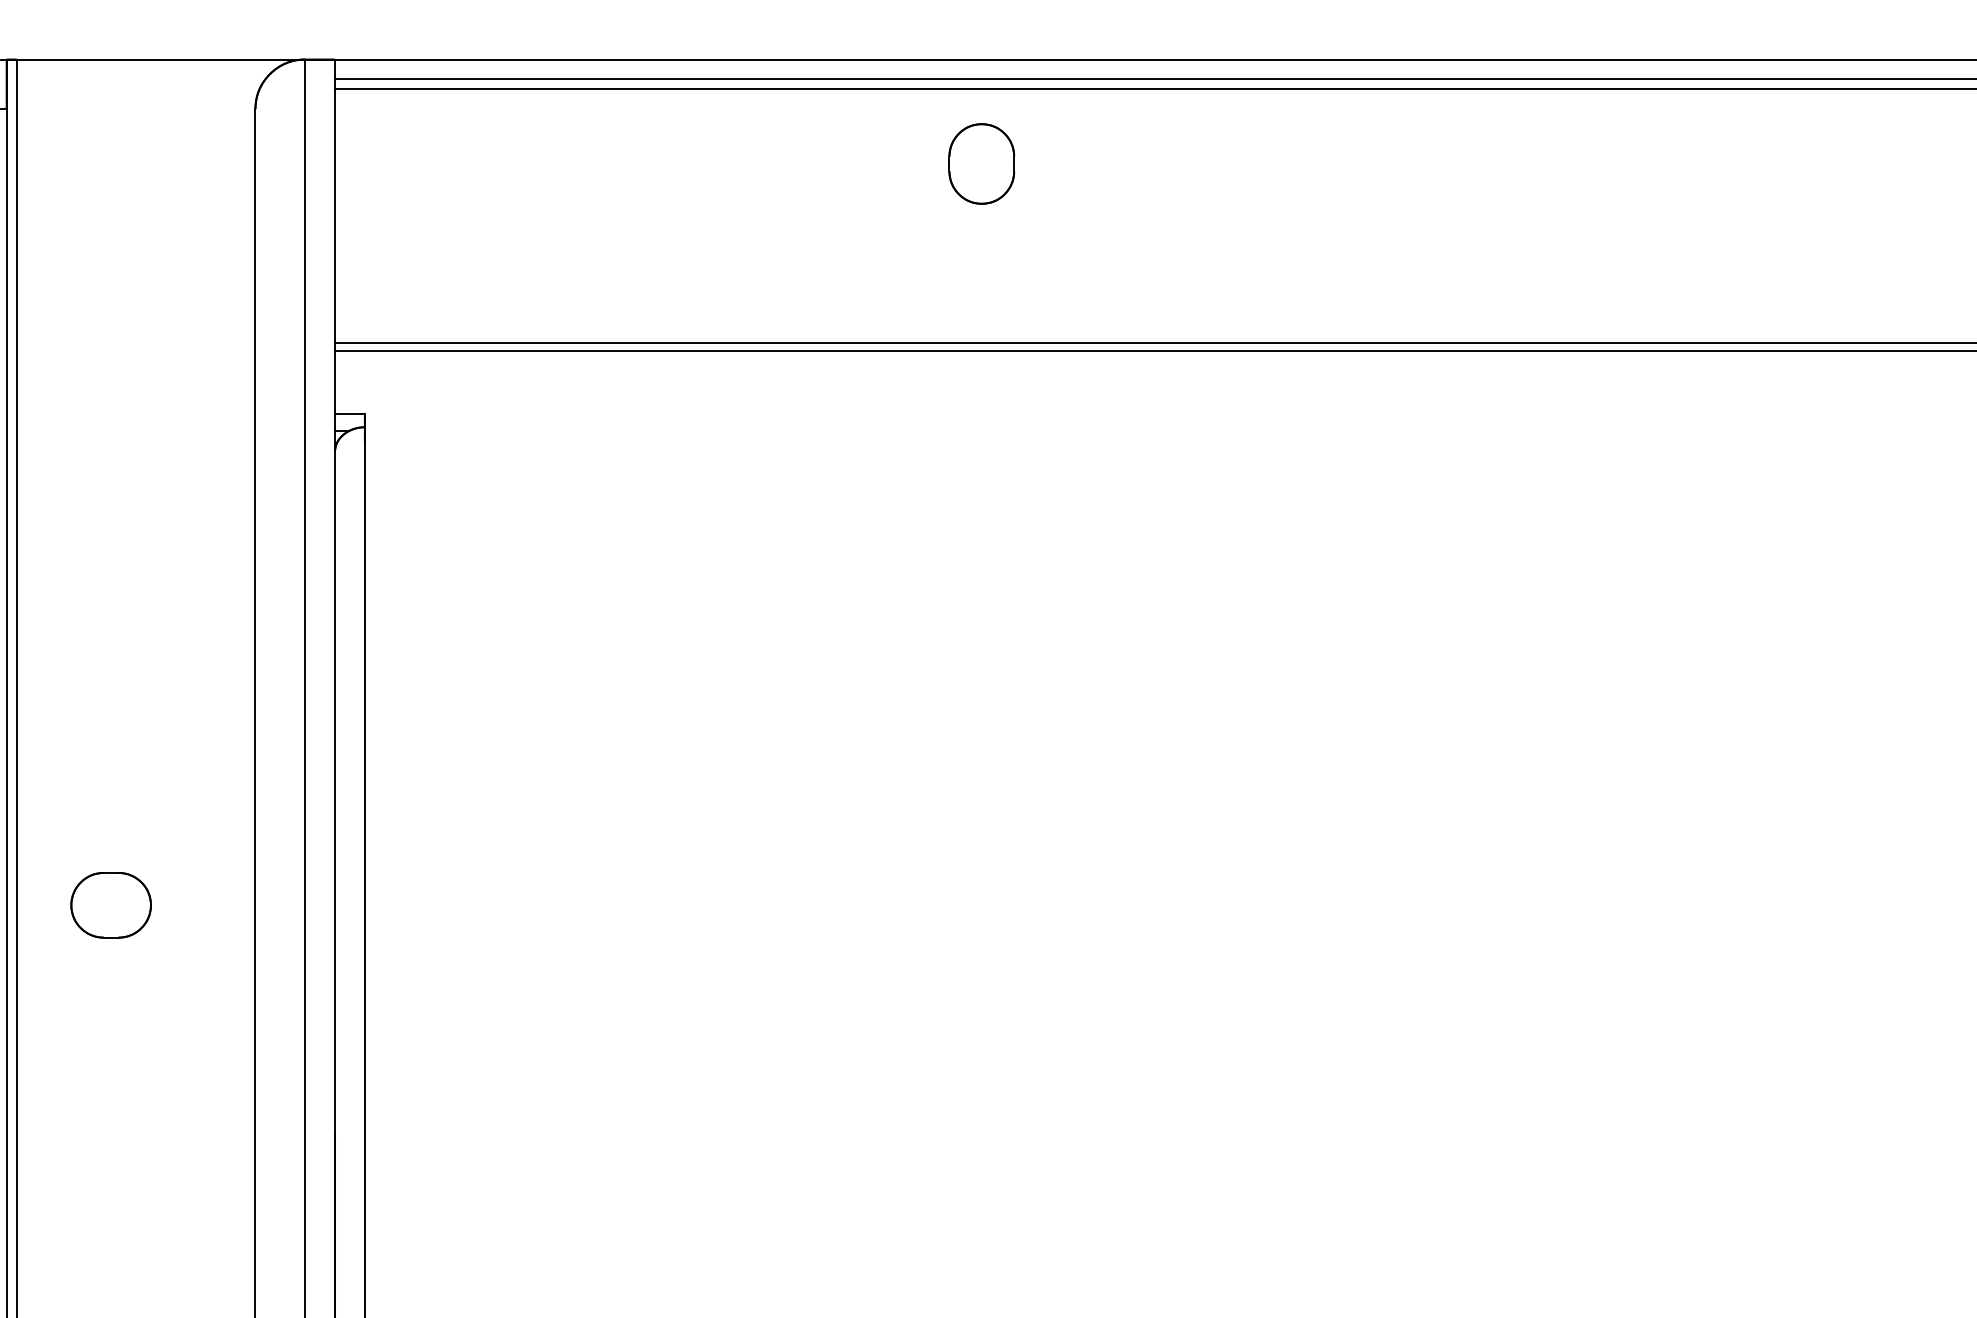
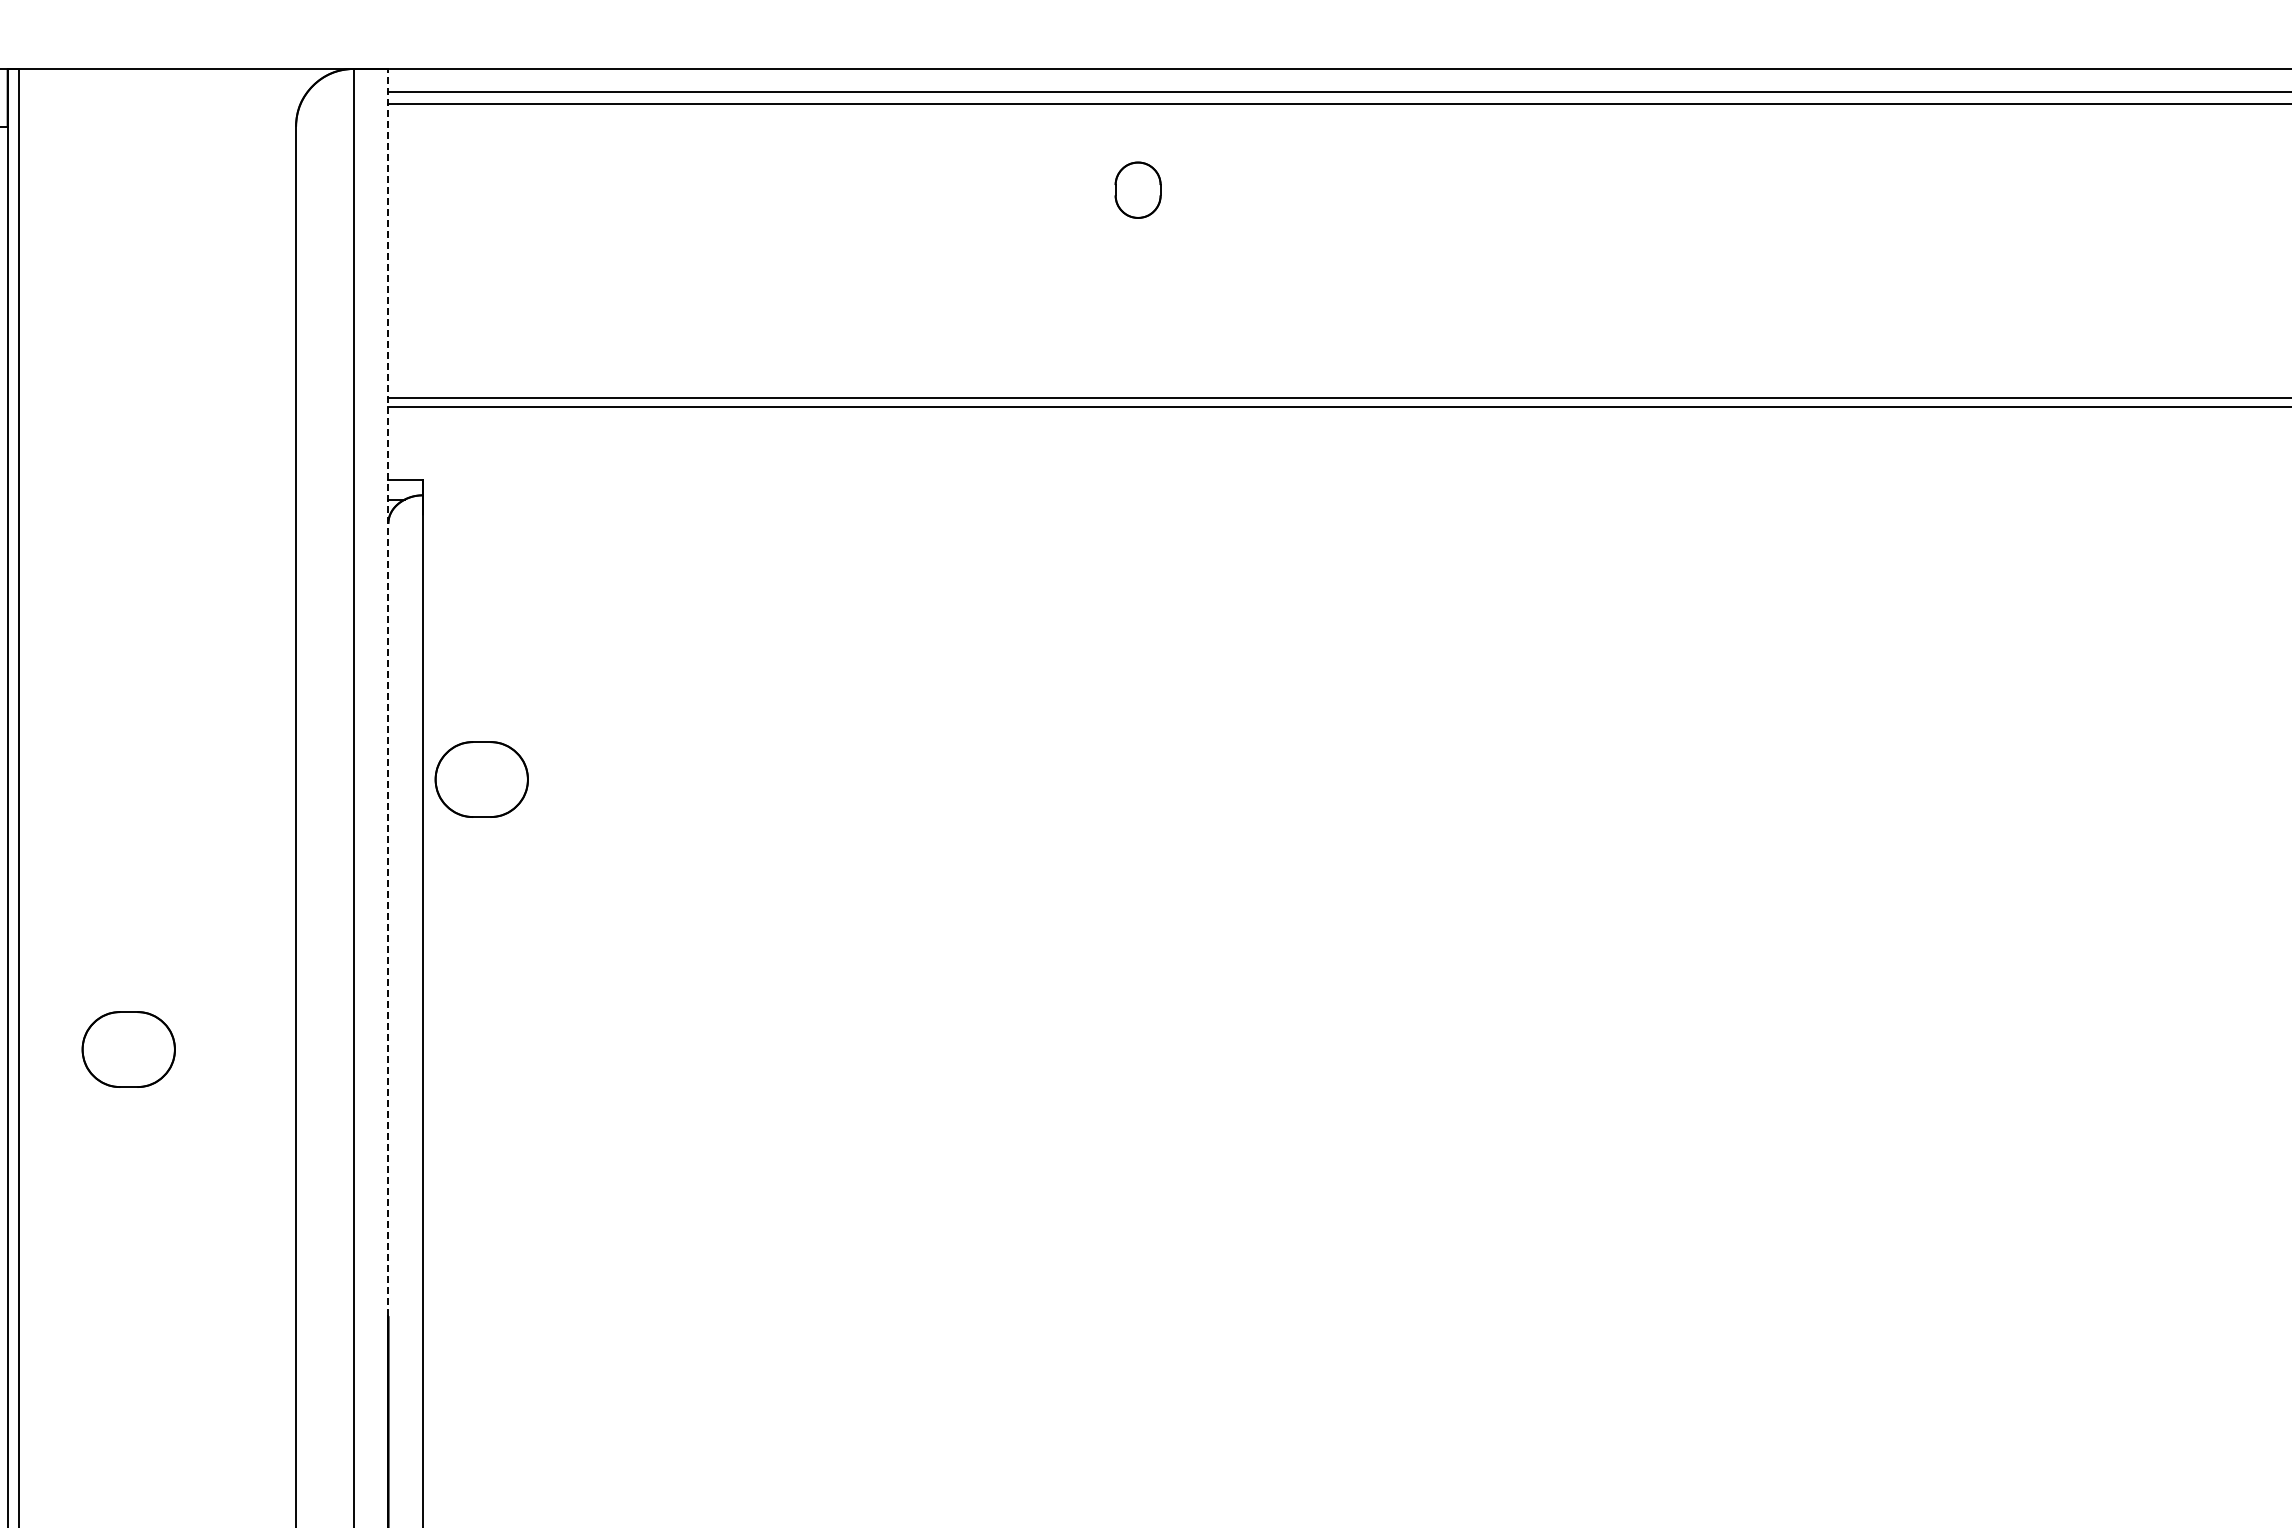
part: (981, 164) -> (1137, 190), size x0.6
line: (335, 597) -> (388, 692), solid -> dashed
part: (415, 672) -> (481, 779), added

